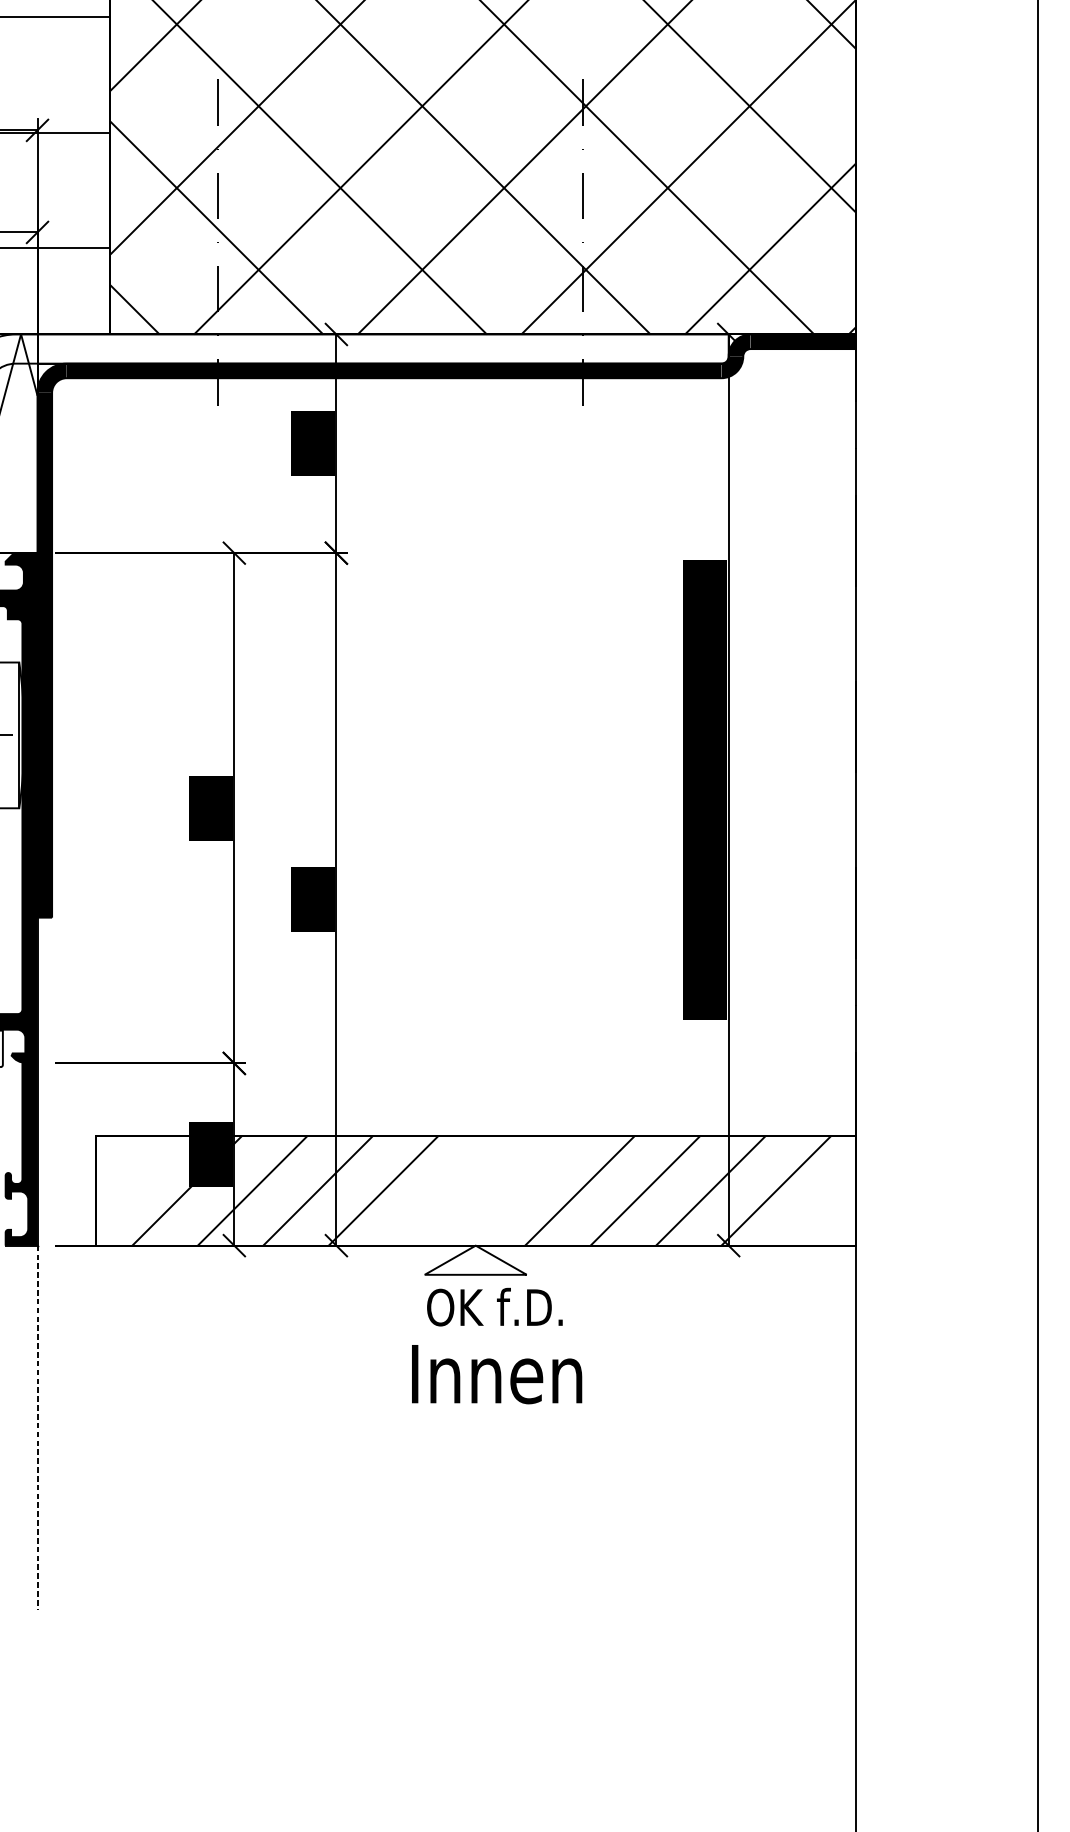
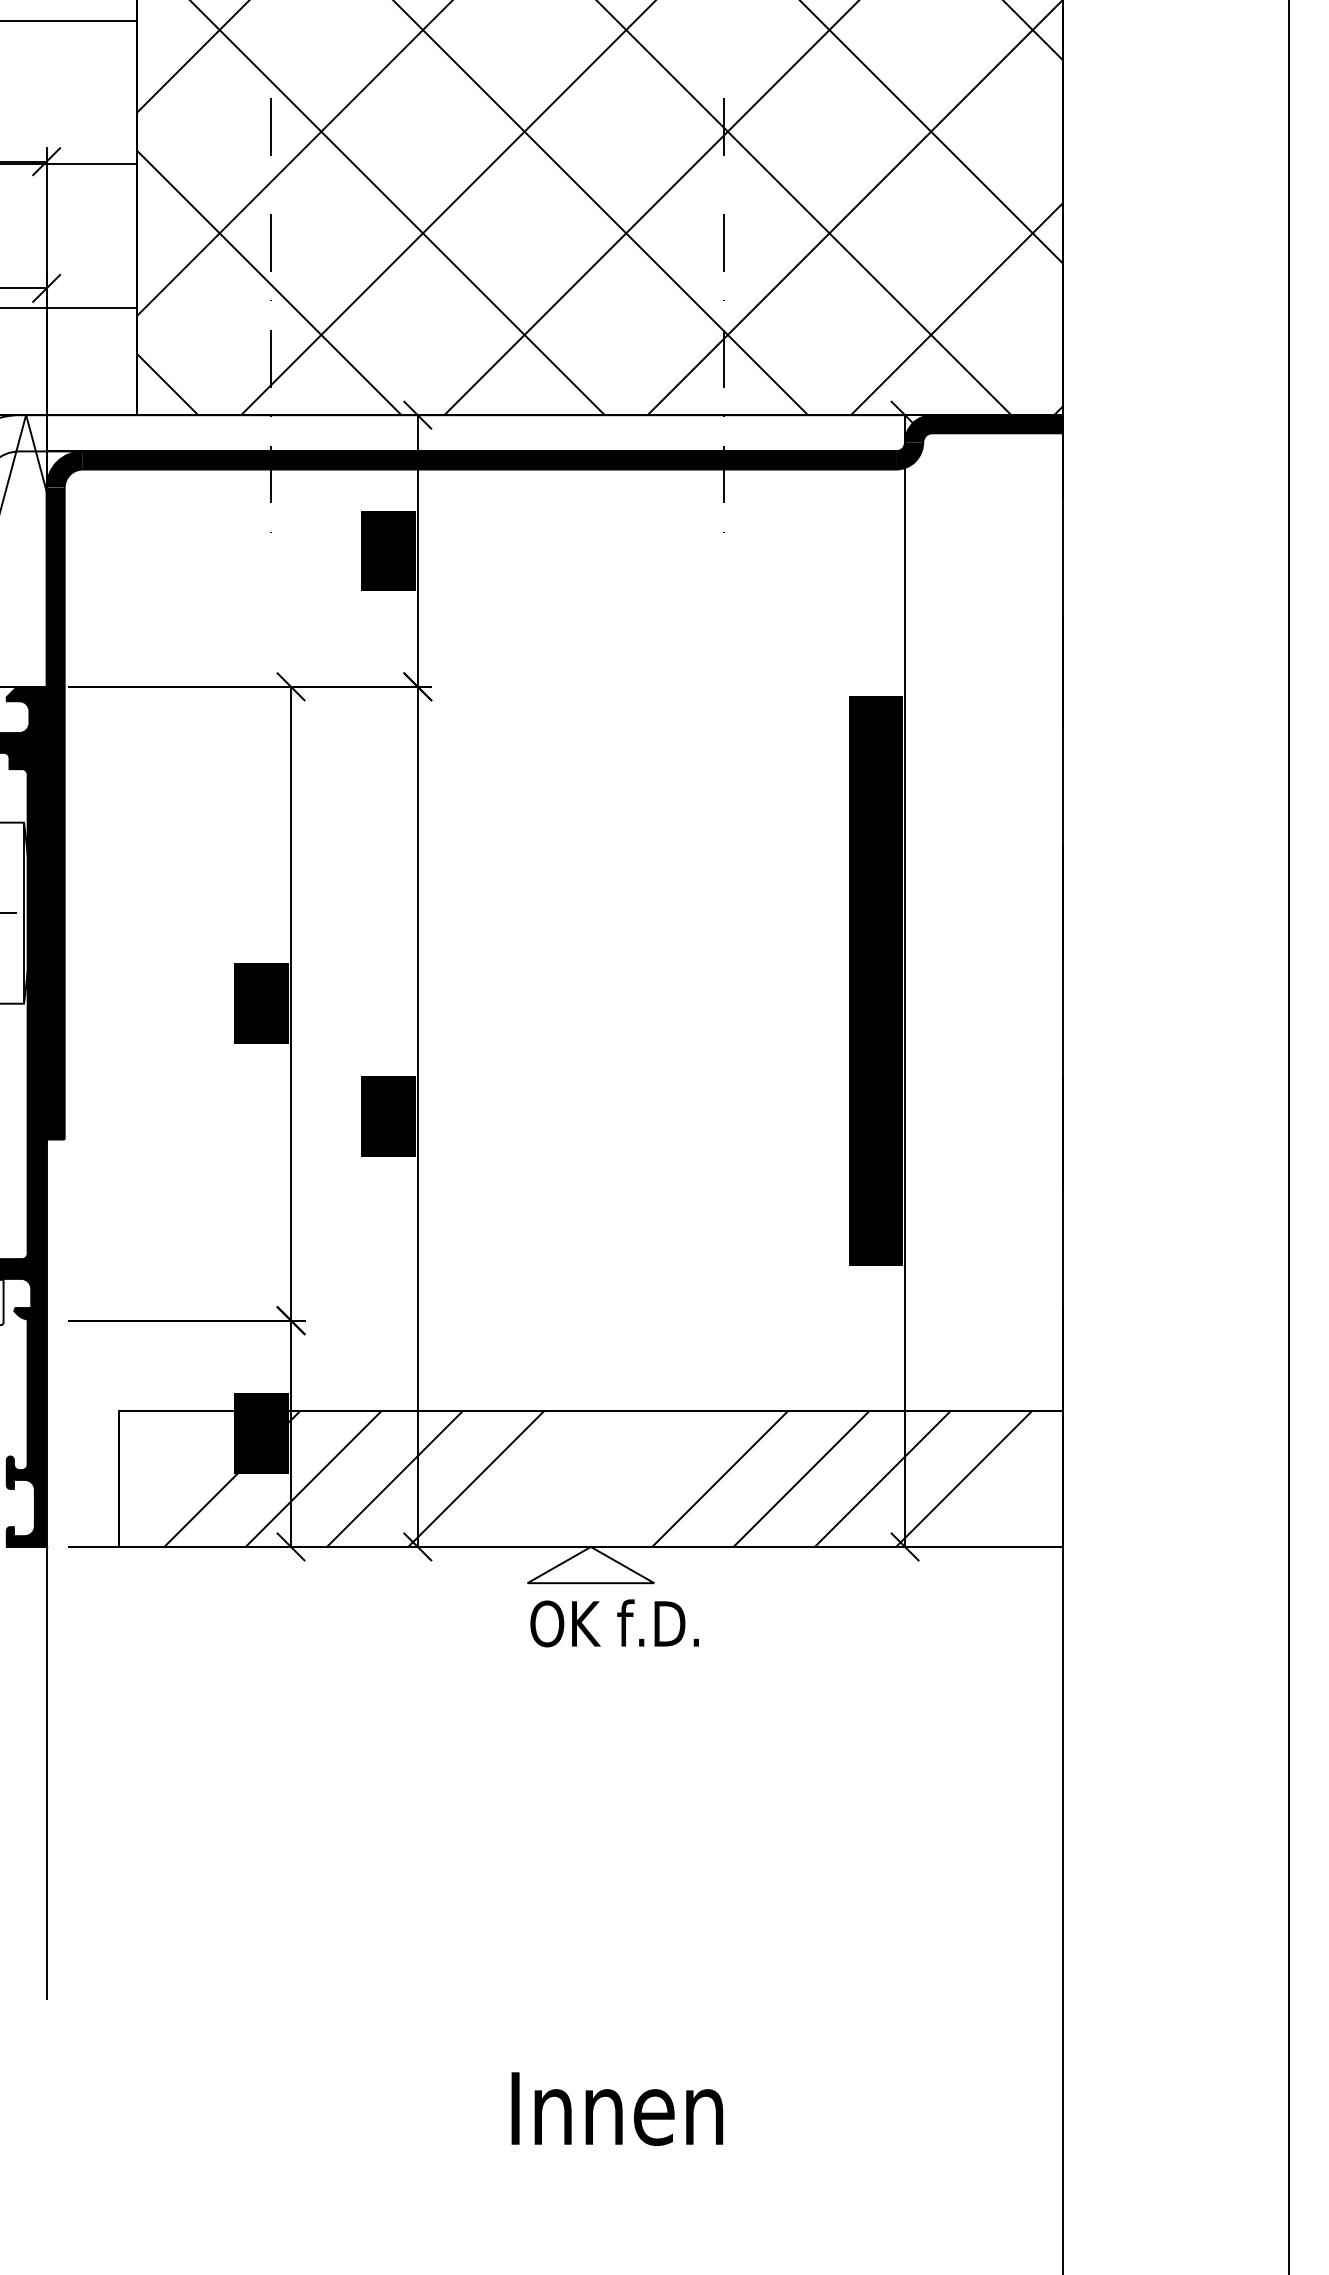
text: (497, 1374) -> (617, 2108), moved
line: (37, 1428) -> (46, 1773), dashed -> solid

